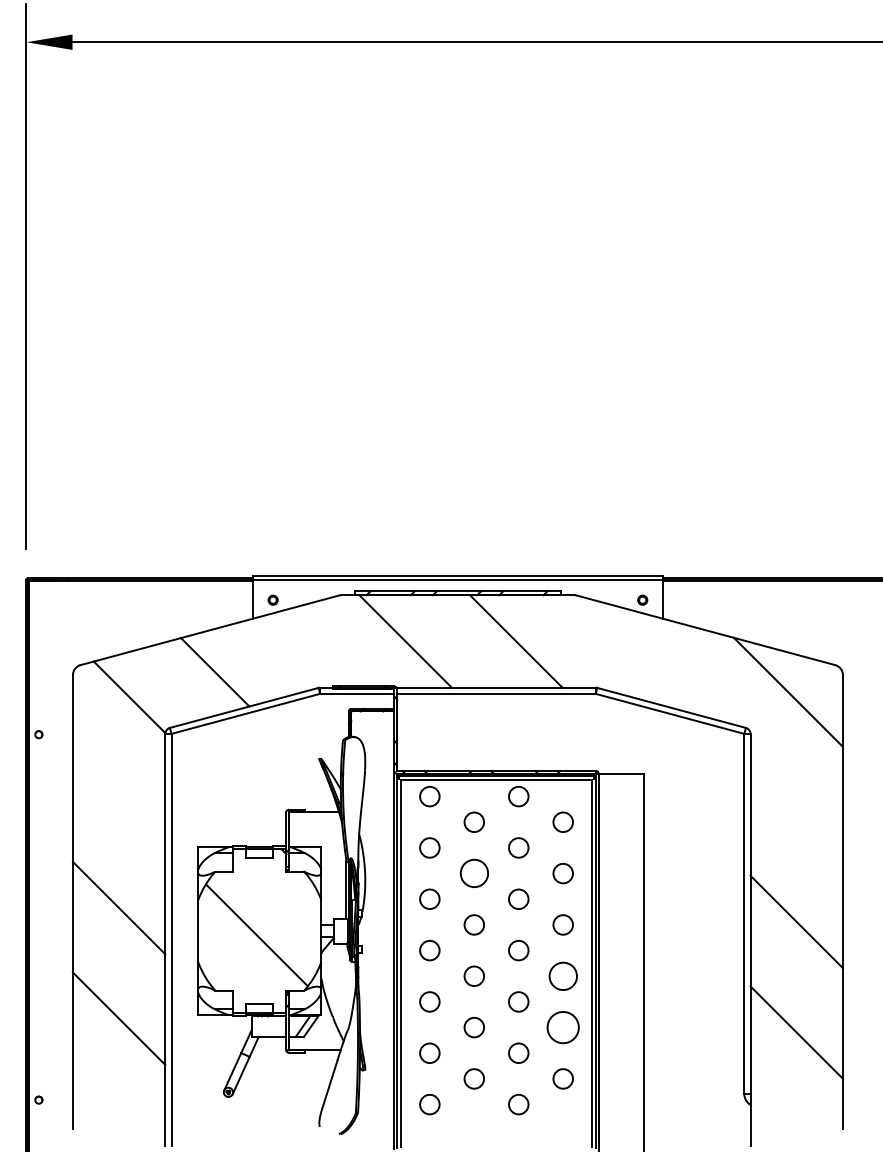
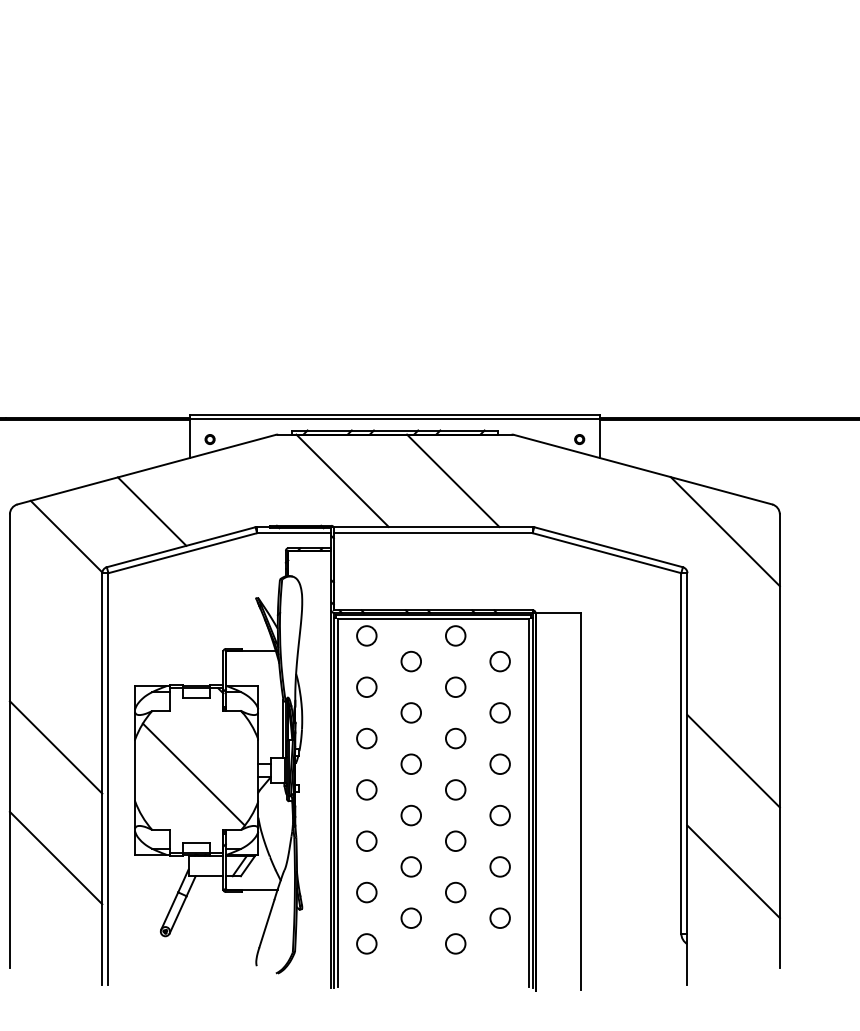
circle: (473, 873) -> (410, 712), size x0.71
circle: (562, 975) -> (499, 814), size x0.71
circle: (562, 1027) -> (499, 866), size x0.62

